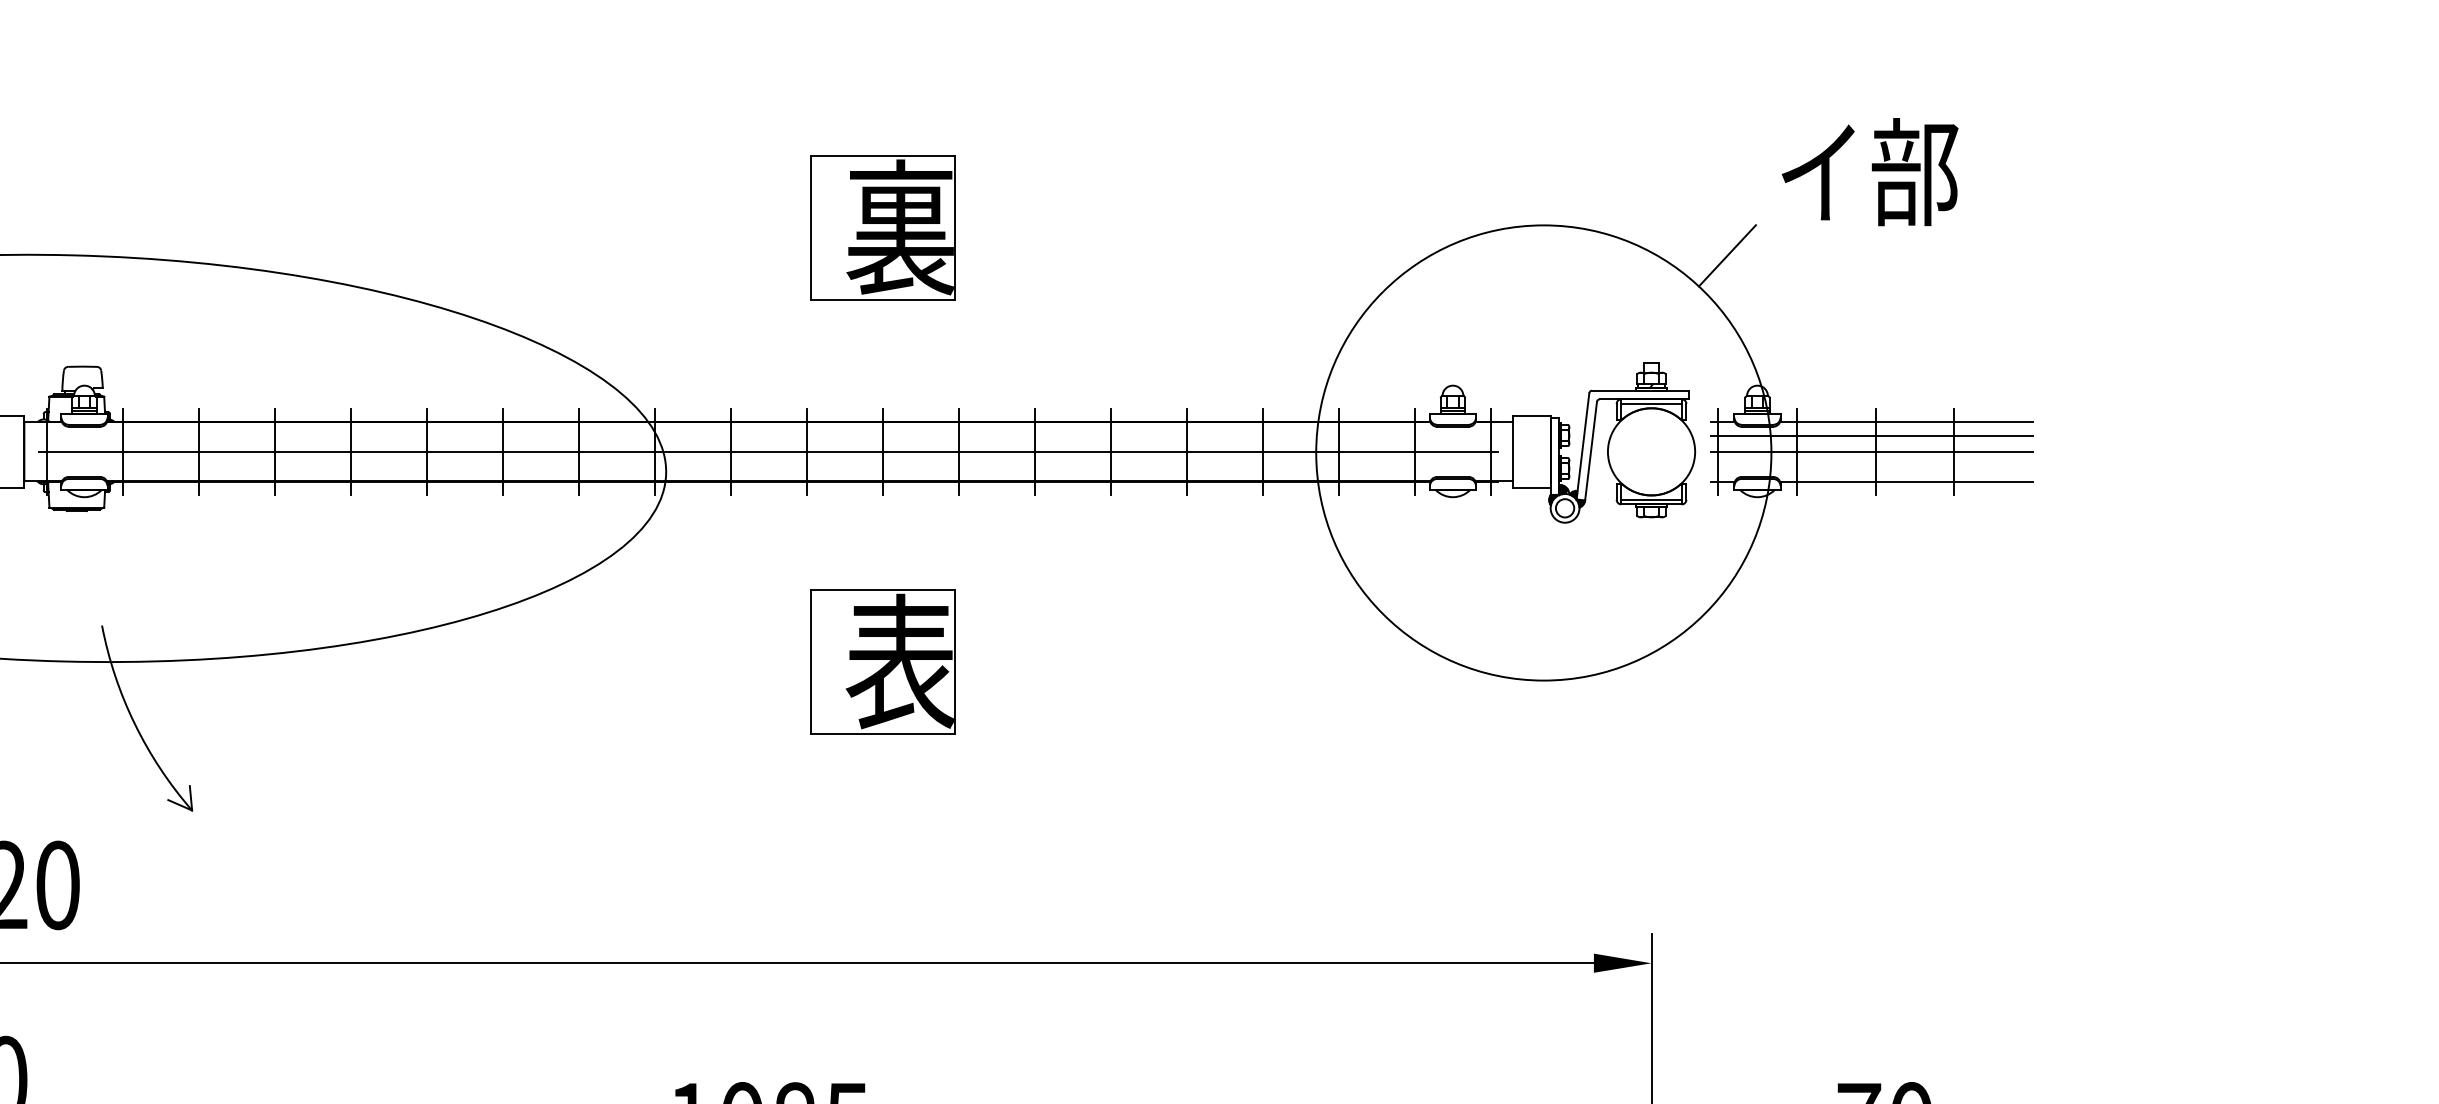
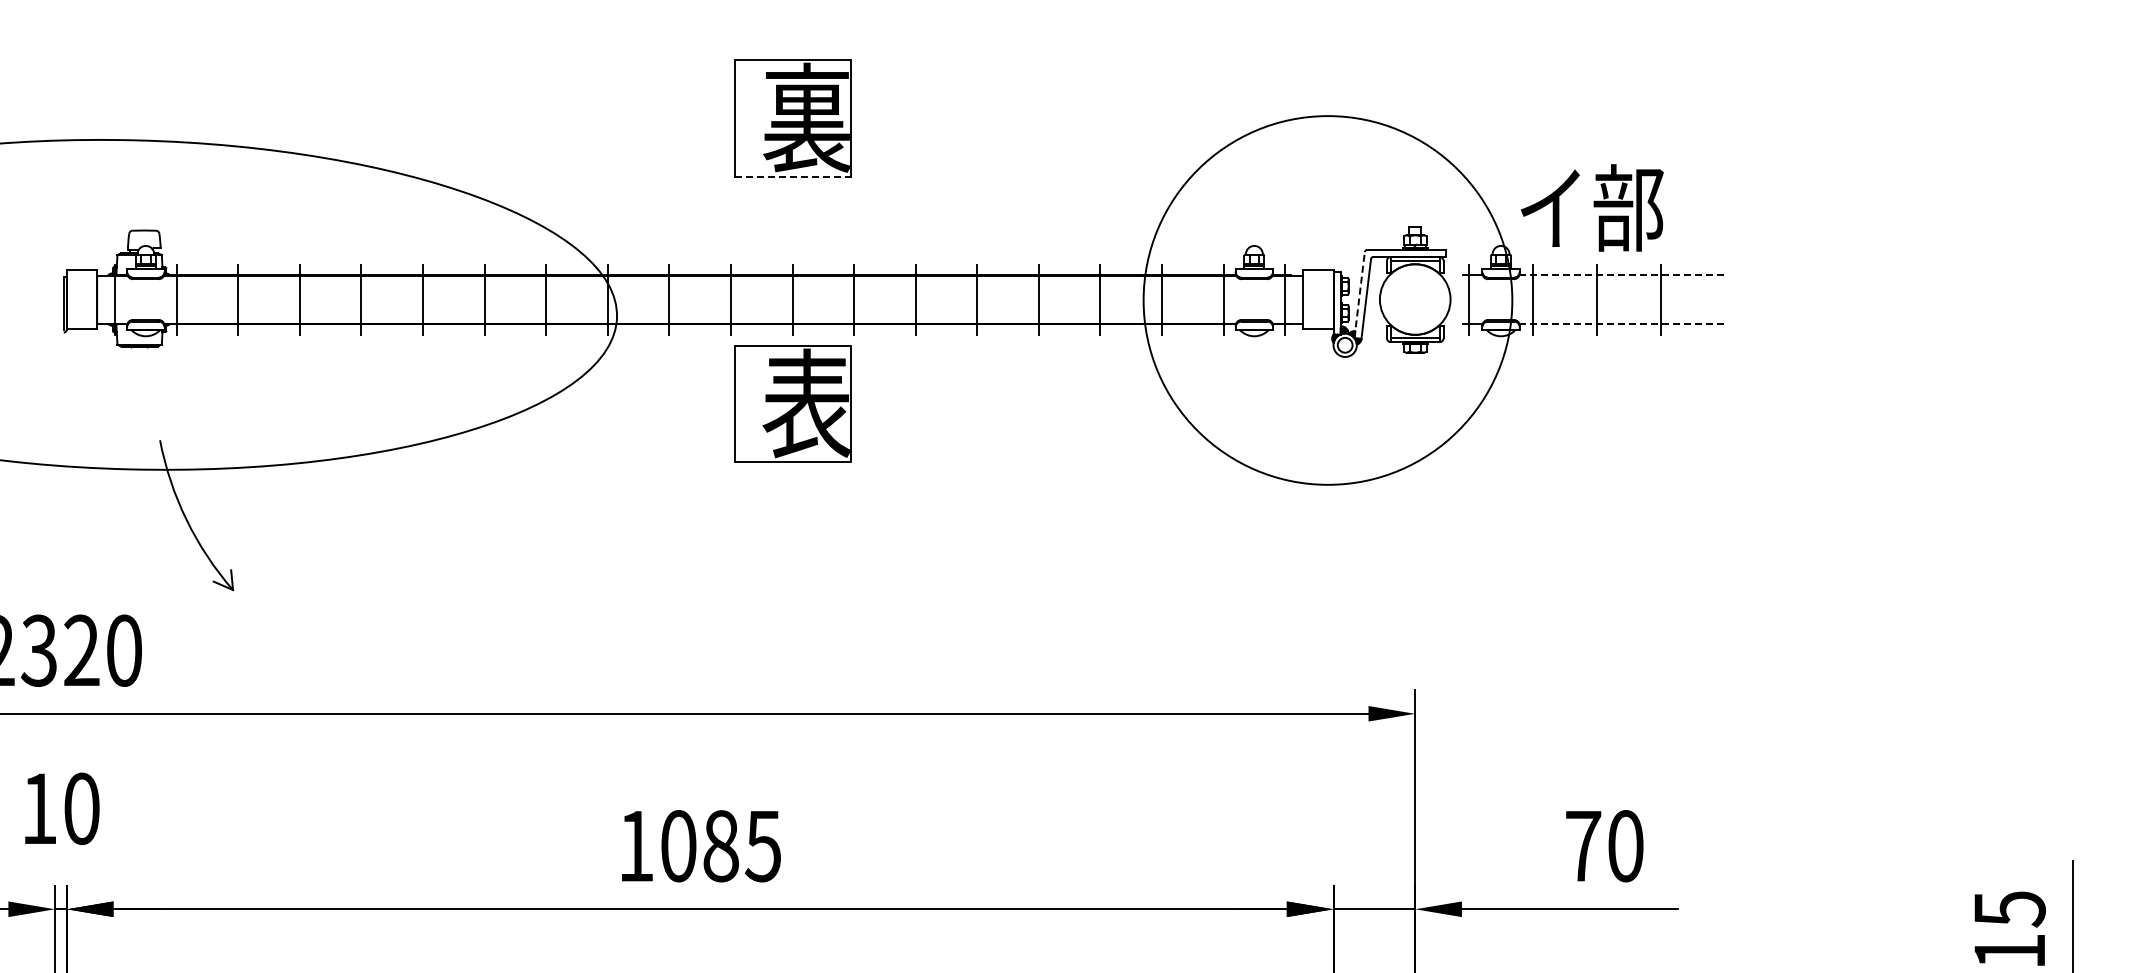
text: (1869, 171) -> (1591, 207), moved
line: (1727, 255) -> (1476, 140), removed
line: (884, 299) -> (793, 176), solid -> dashed
line: (1907, 422) -> (1622, 275), solid -> dashed
line: (1871, 435) -> (1593, 286), removed
line: (1582, 445) -> (1359, 294), solid -> dashed
line: (769, 451) -> (700, 299), removed
line: (1871, 451) -> (1593, 299), removed
line: (1907, 482) -> (1622, 324), solid -> dashed
part: (882, 661) -> (792, 403), moved

